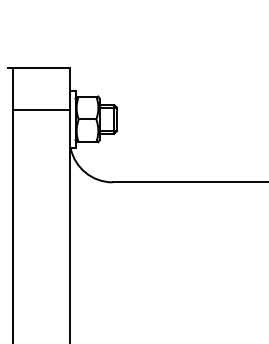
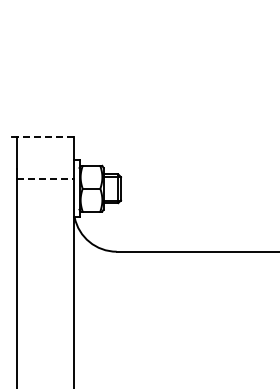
line: (41, 68) -> (45, 137), solid -> dashed
line: (41, 110) -> (45, 179), solid -> dashed

